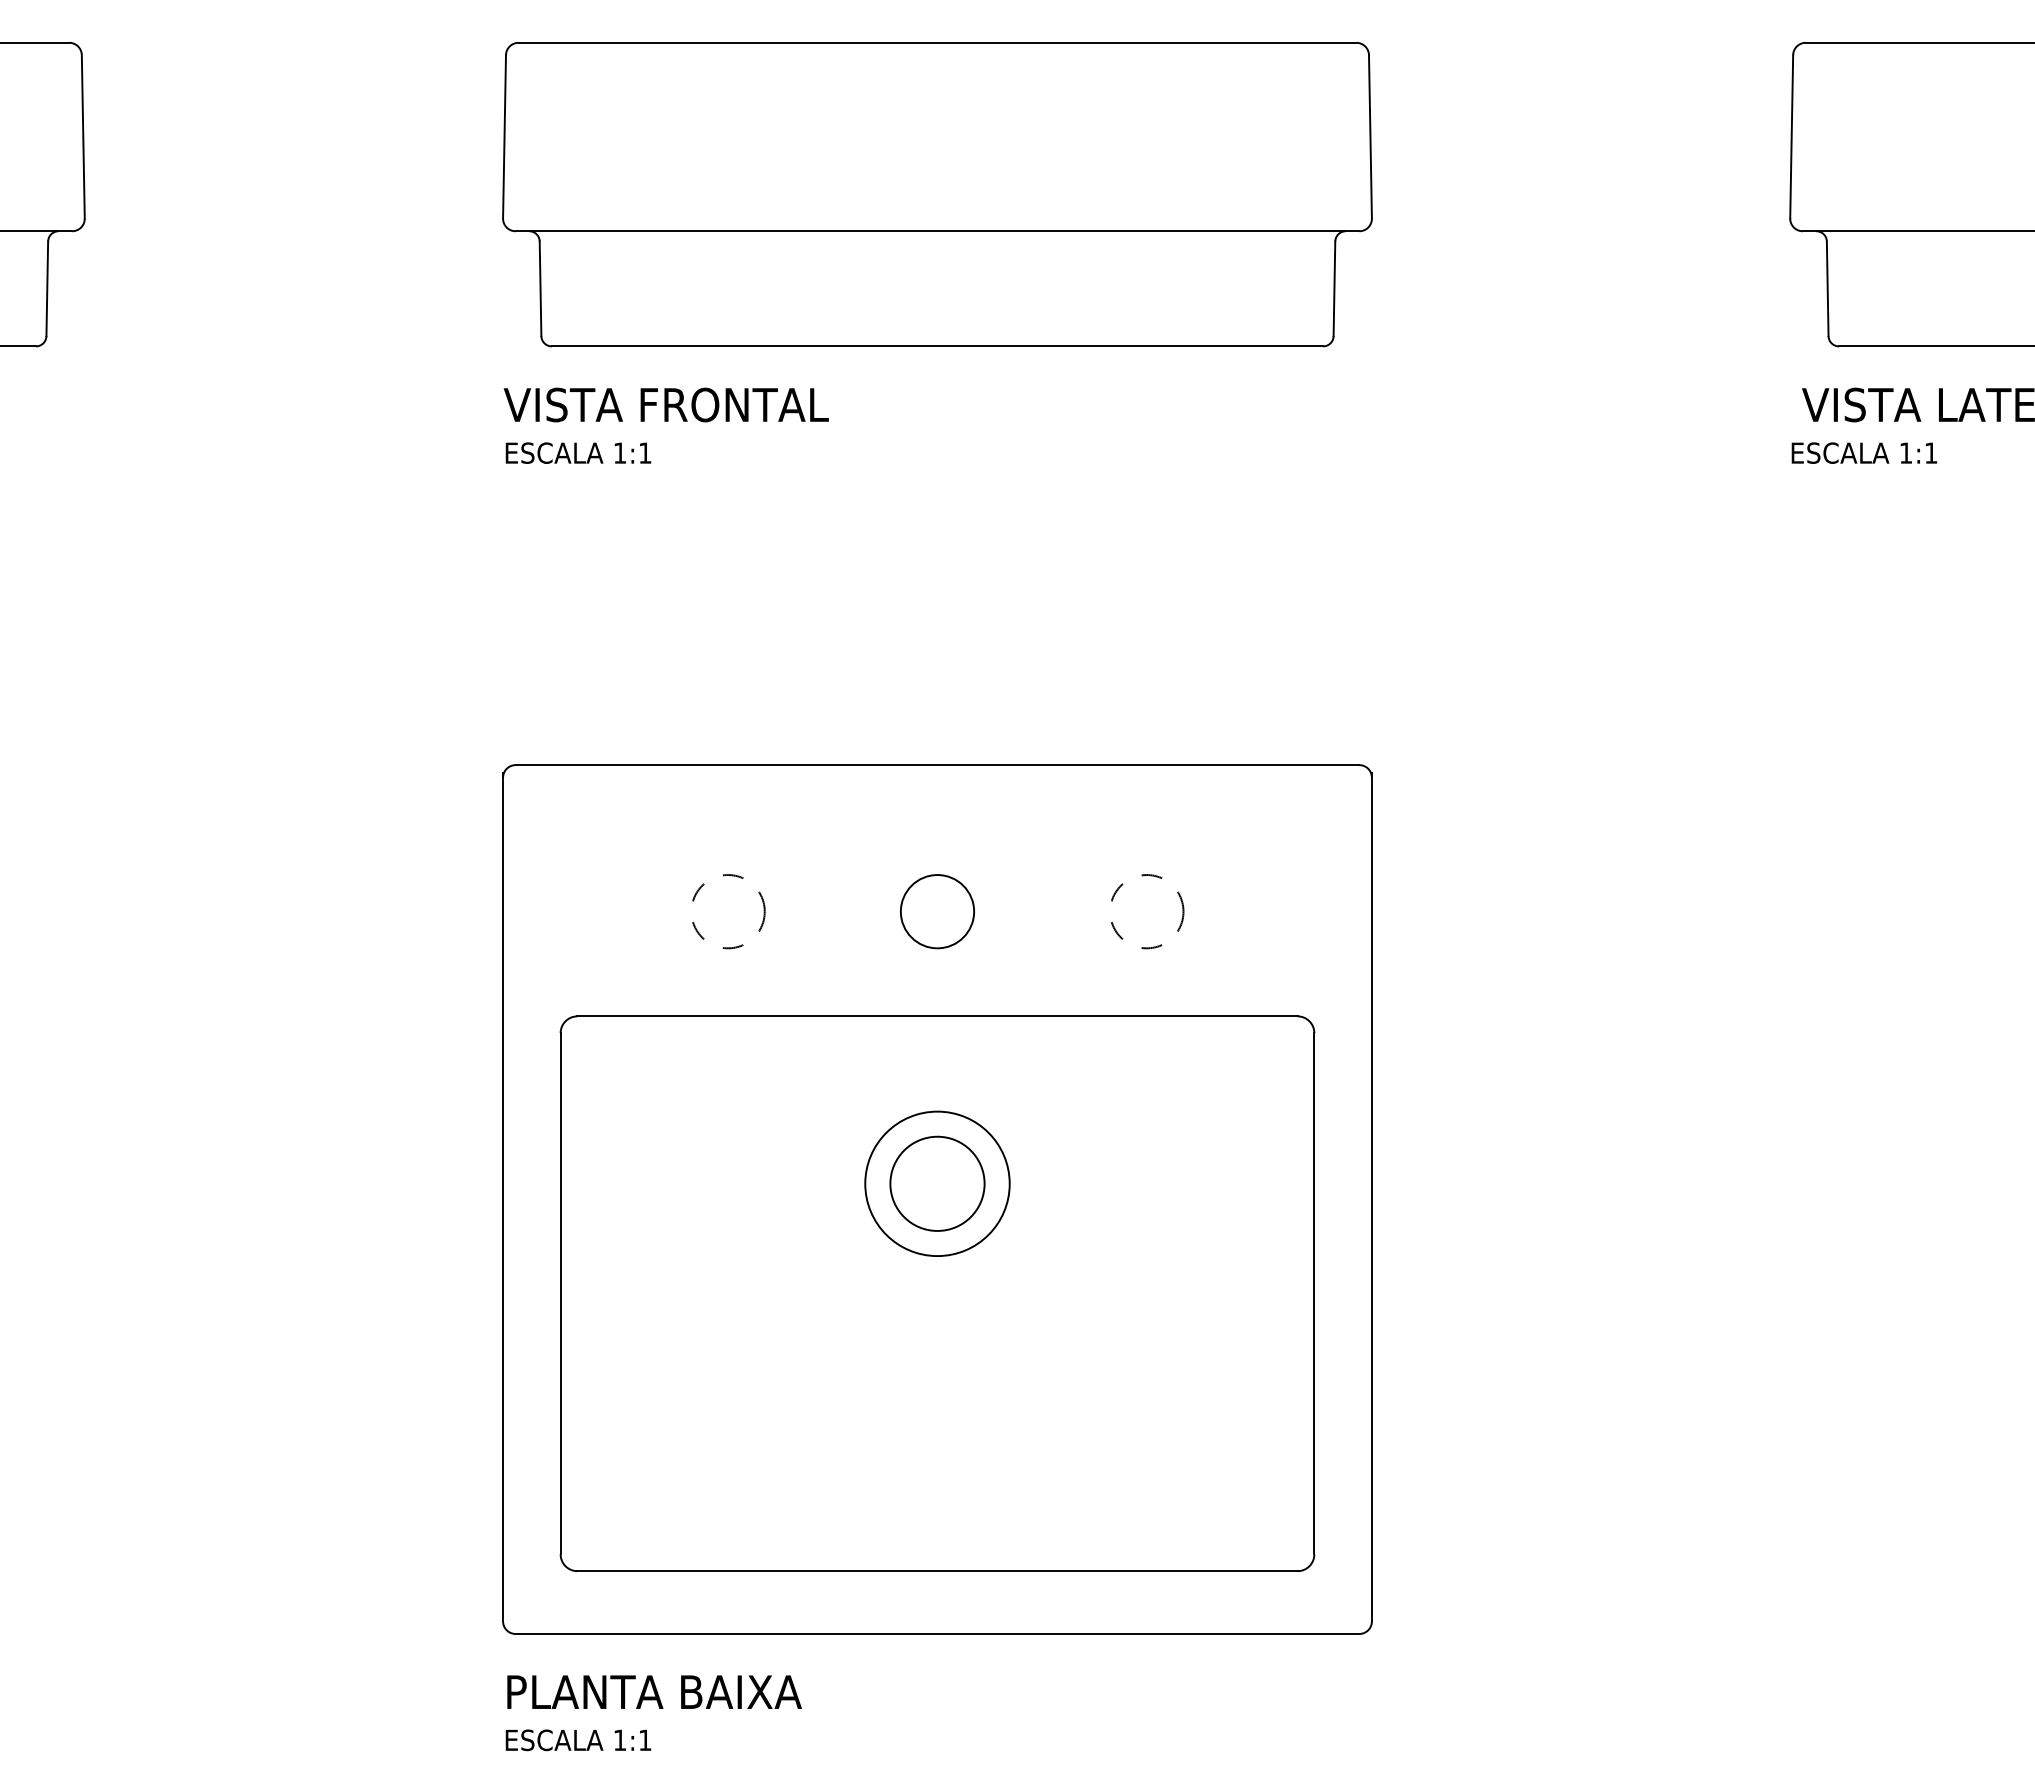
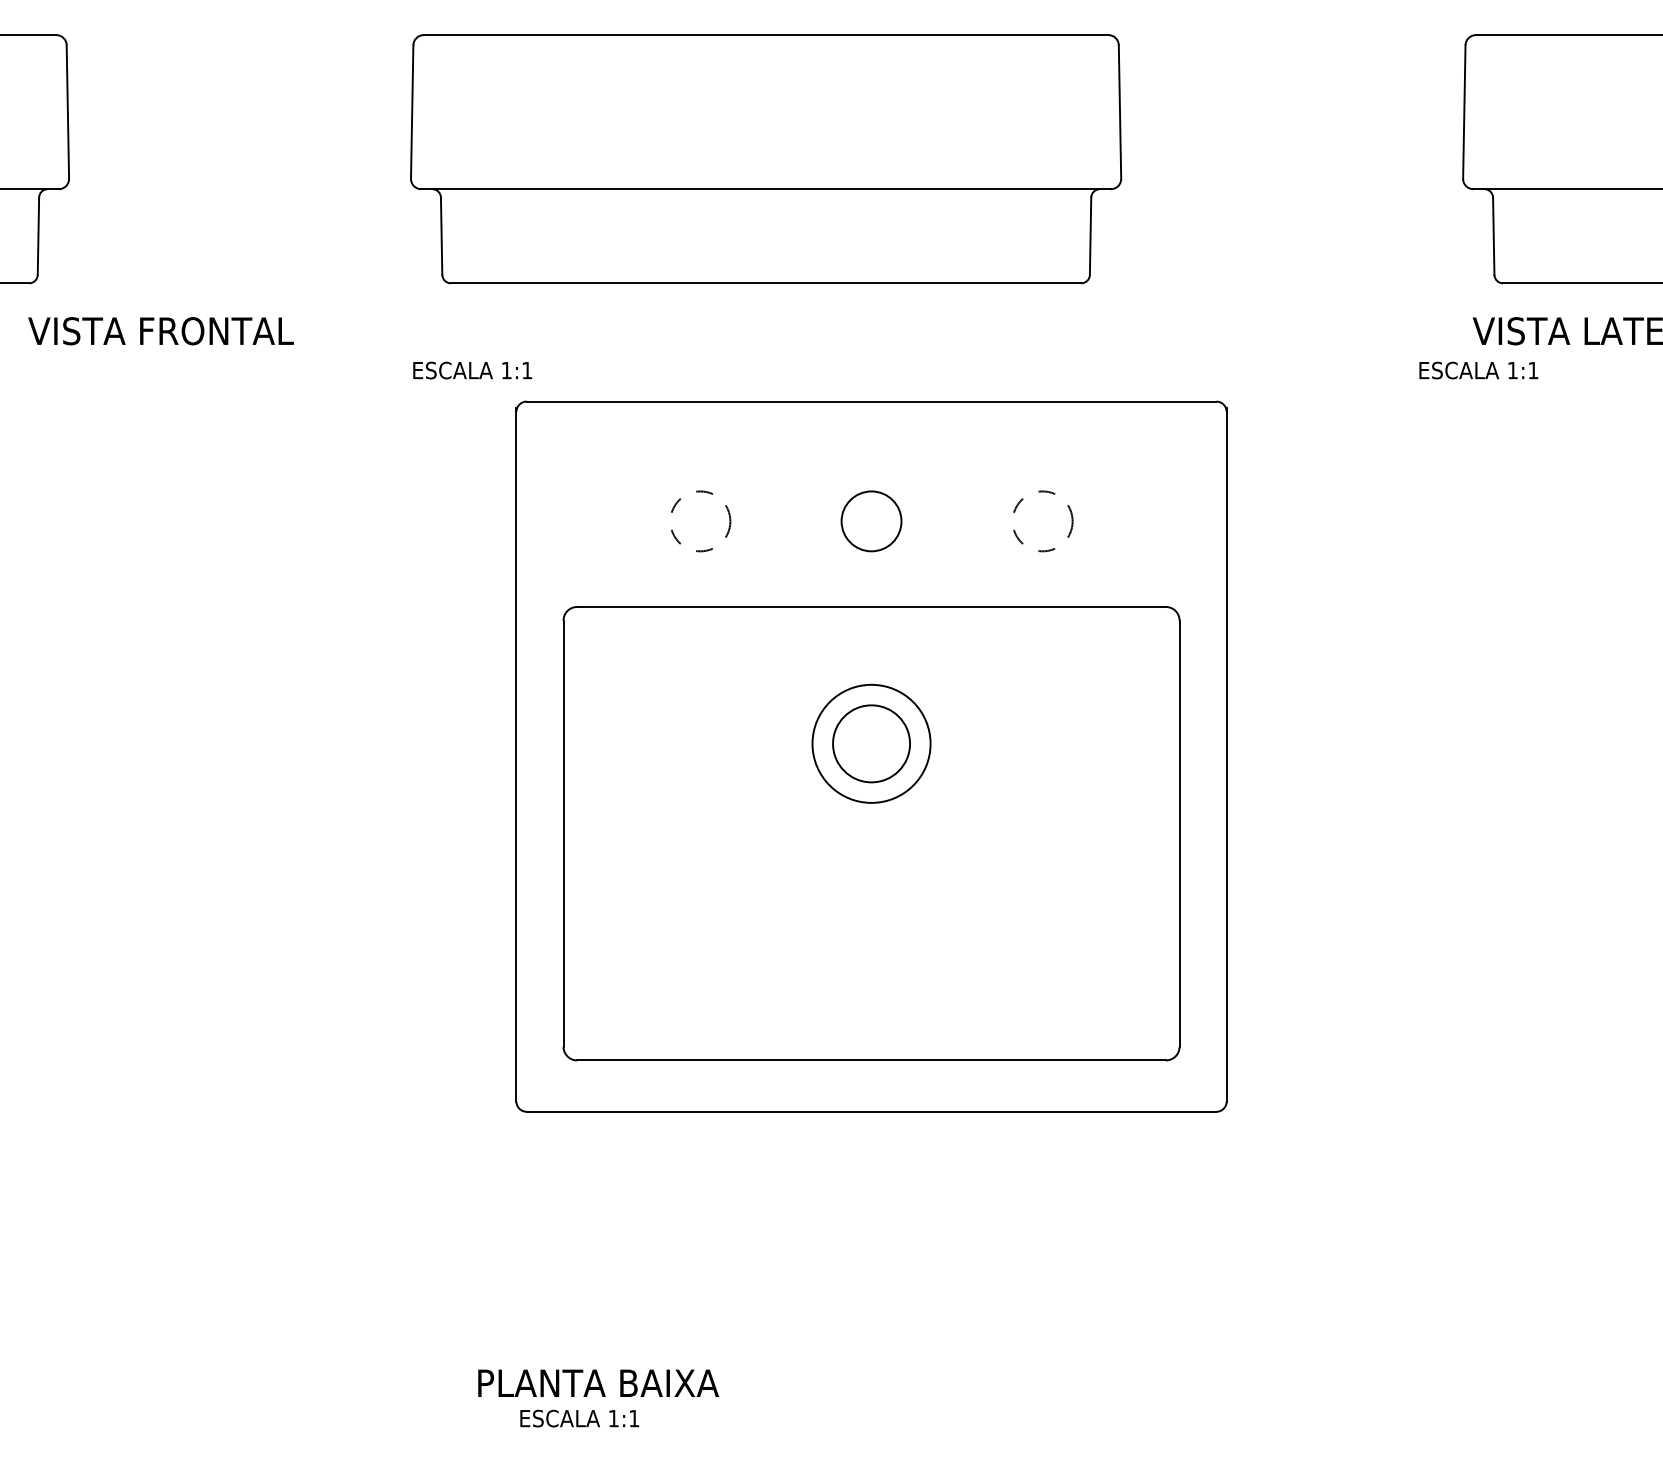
text: (665, 404) -> (160, 330), moved
text: (1864, 452) -> (1478, 370), moved
part: (937, 1199) -> (871, 756), moved
text: (654, 1691) -> (598, 1382), moved
text: (578, 1740) -> (579, 1418), moved

